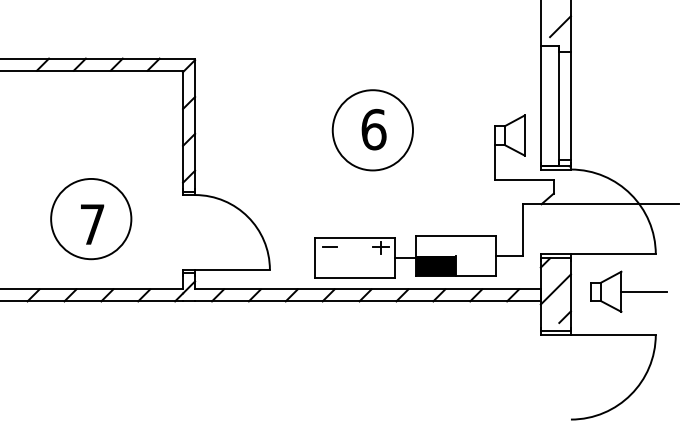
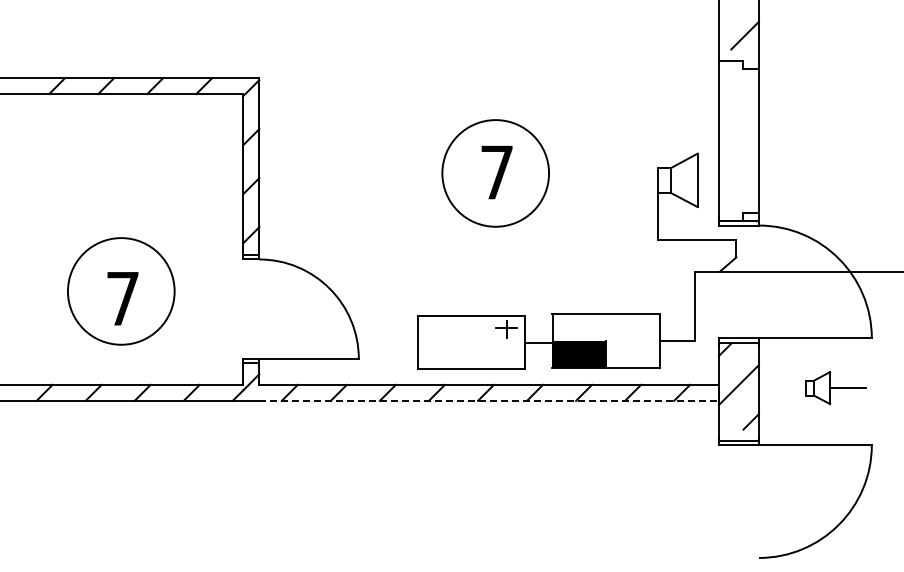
line: (559, 106) -> (743, 141), removed
text: (374, 129) -> (497, 172), 6 -> 7
line: (329, 246) -> (438, 327), removed
part: (628, 291) -> (835, 387), size x0.6
line: (368, 301) -> (489, 400), solid -> dashed

